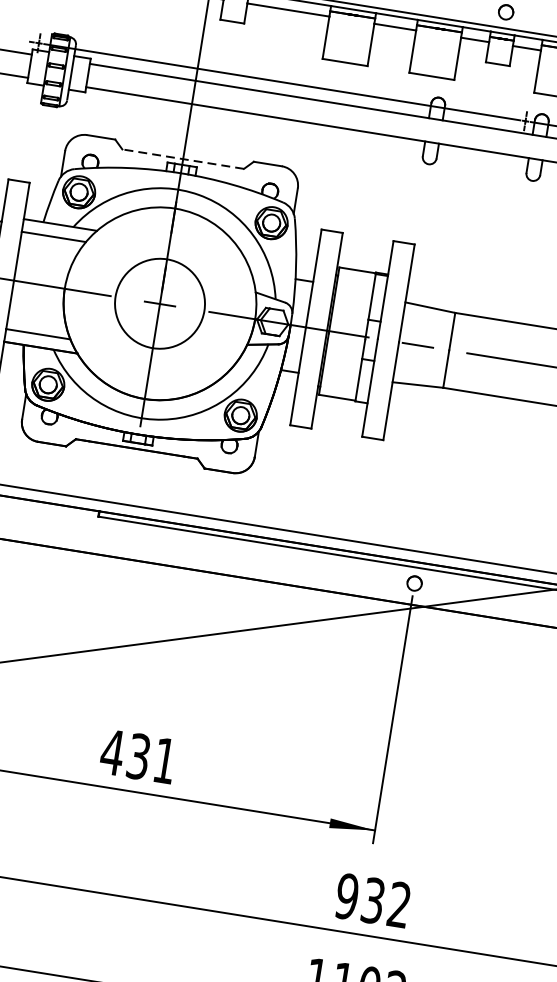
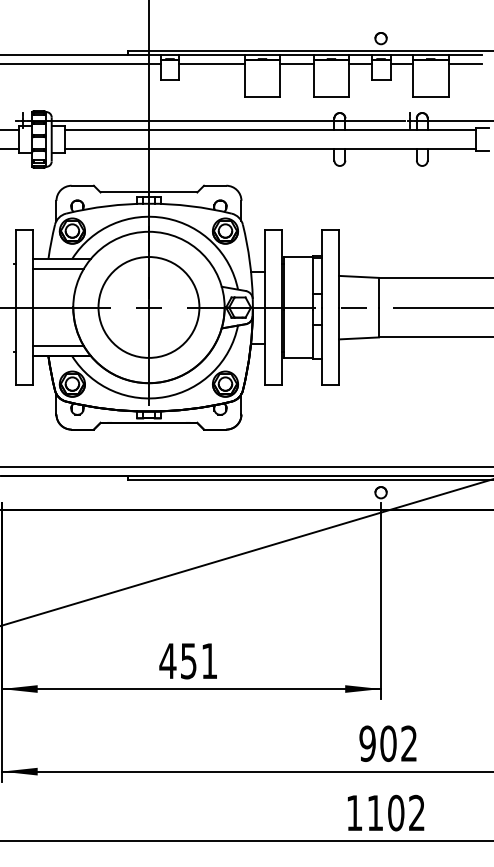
line: (182, 159) -> (148, 192), dashed -> solid
circle: (159, 303) -> (148, 307), size x1.43
text: (138, 755) -> (188, 660), 431 -> 451
text: (373, 900) -> (388, 743), 932 -> 902

